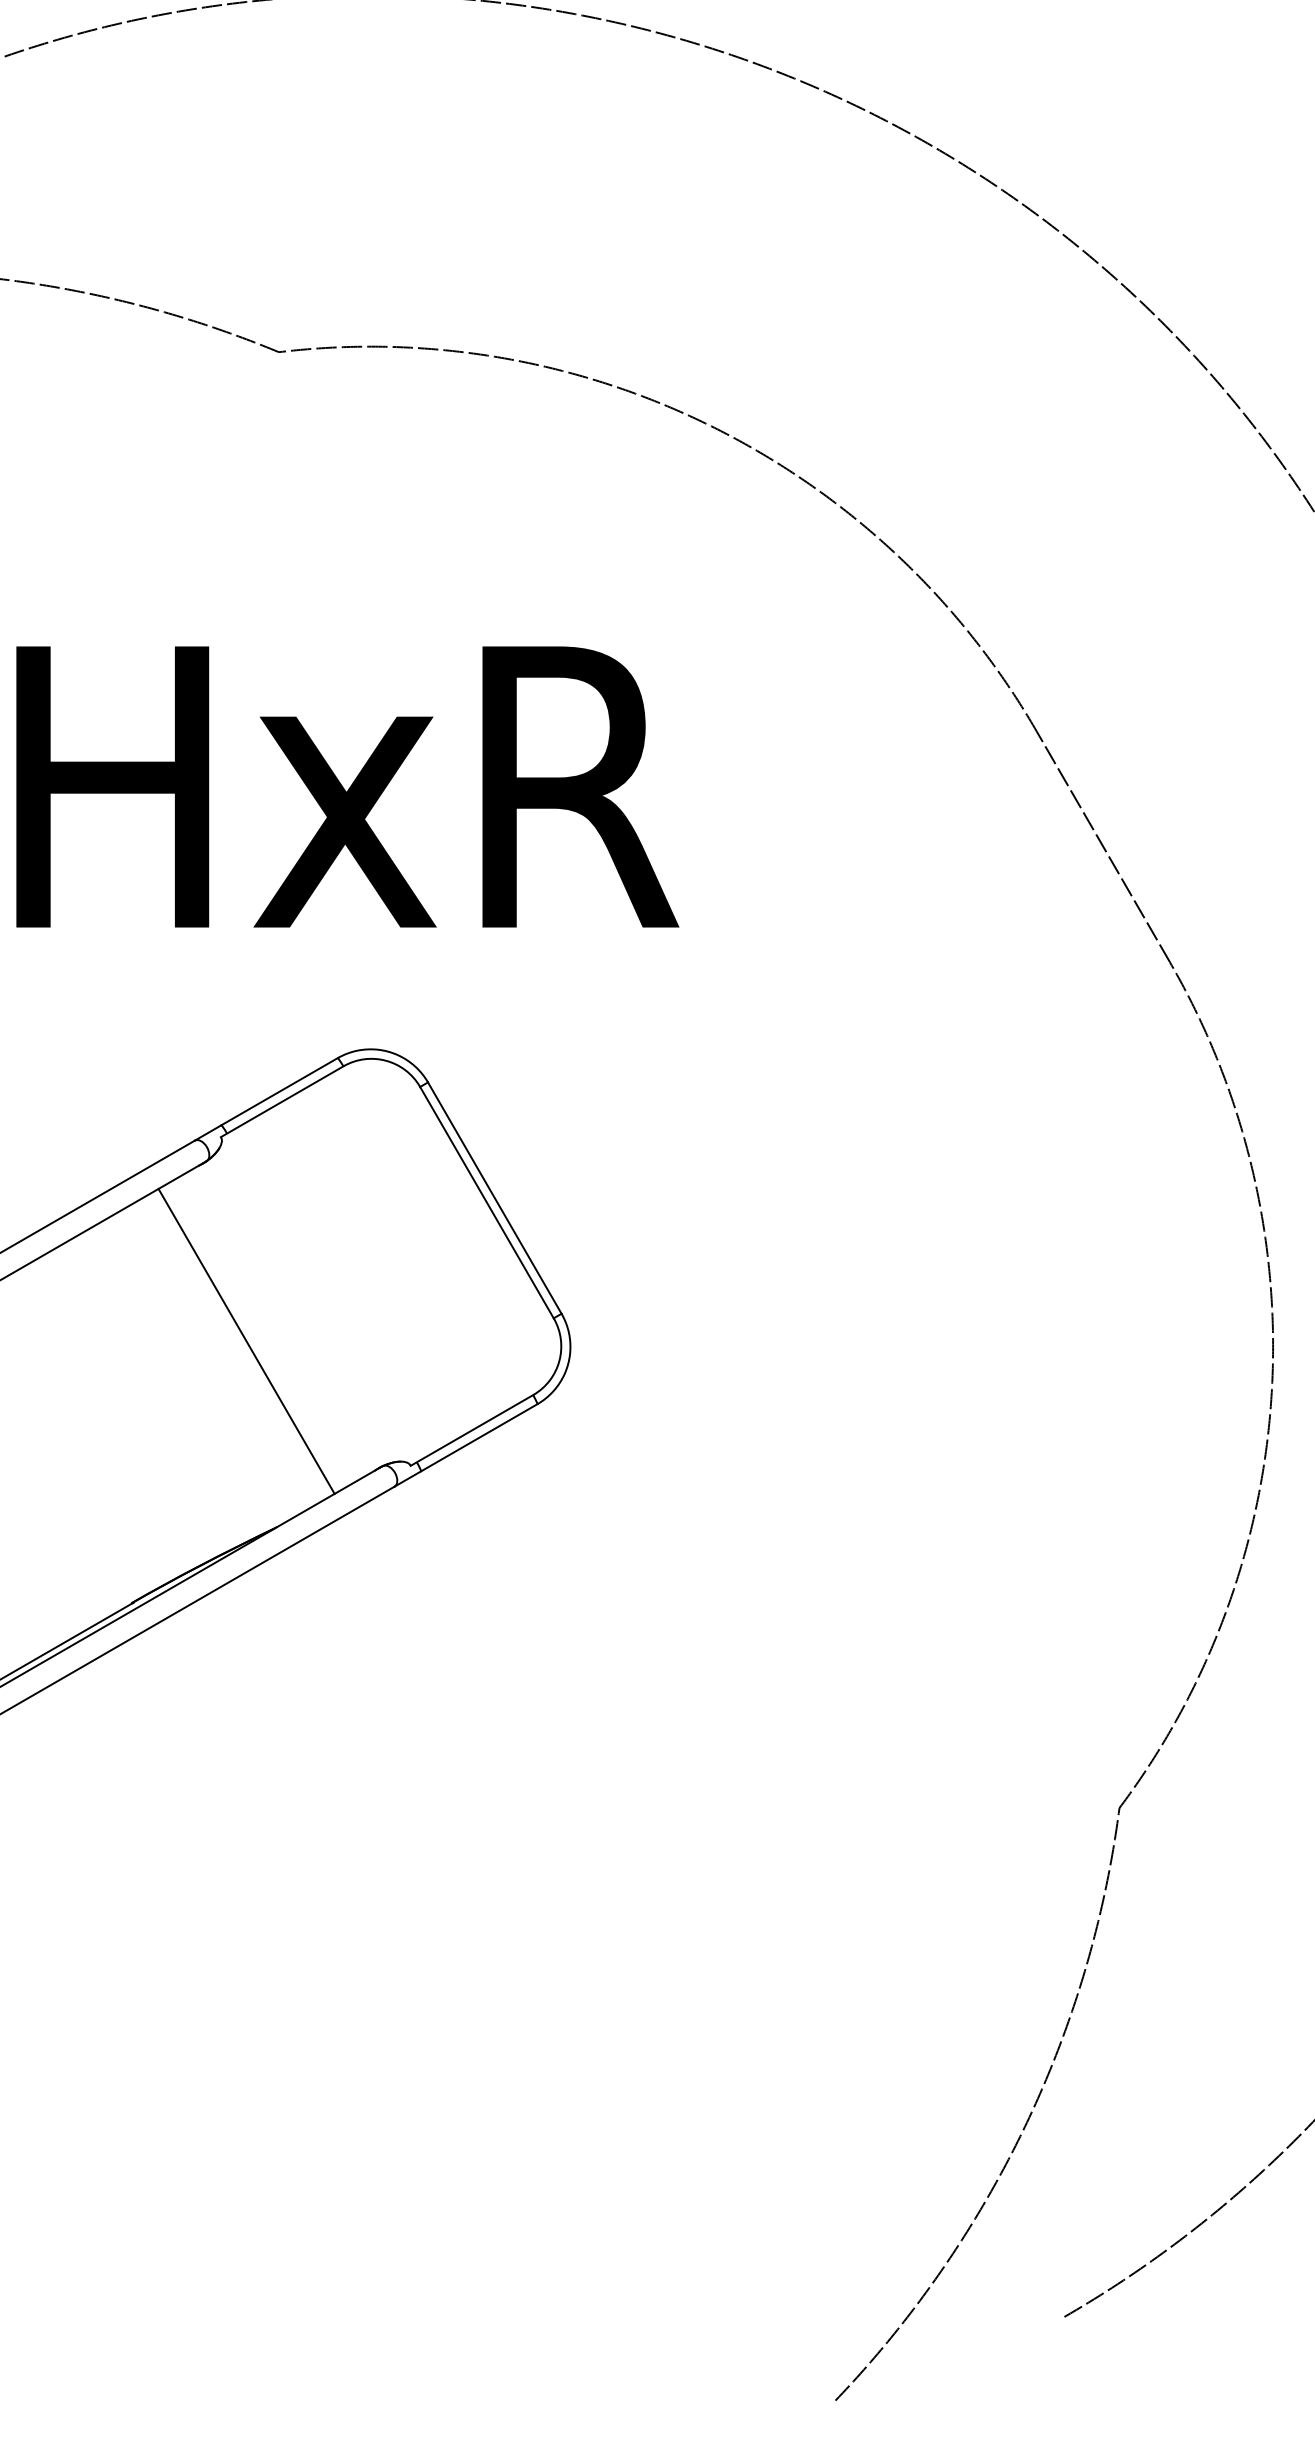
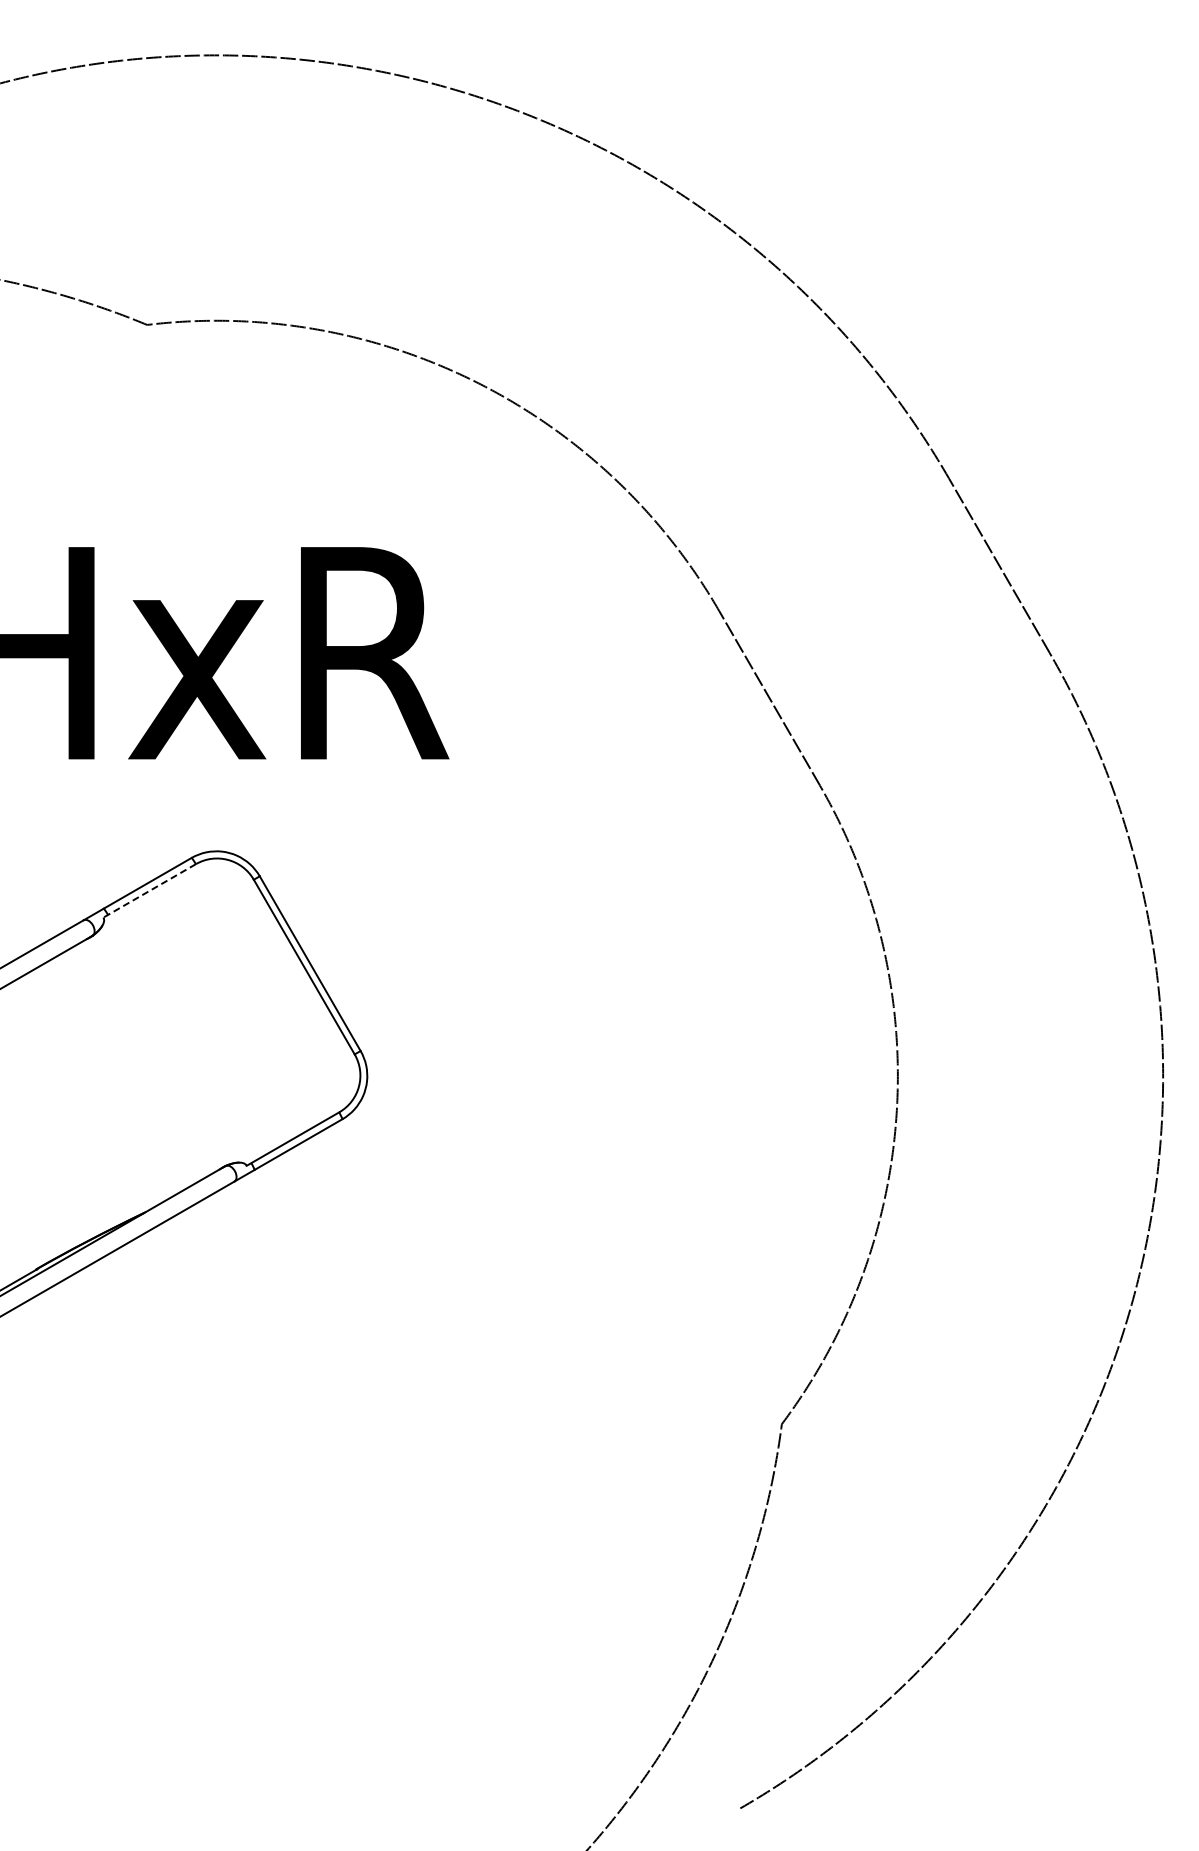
line: (281, 1102) -> (149, 891), solid -> dashed
line: (246, 1340) -> (122, 1071), removed

